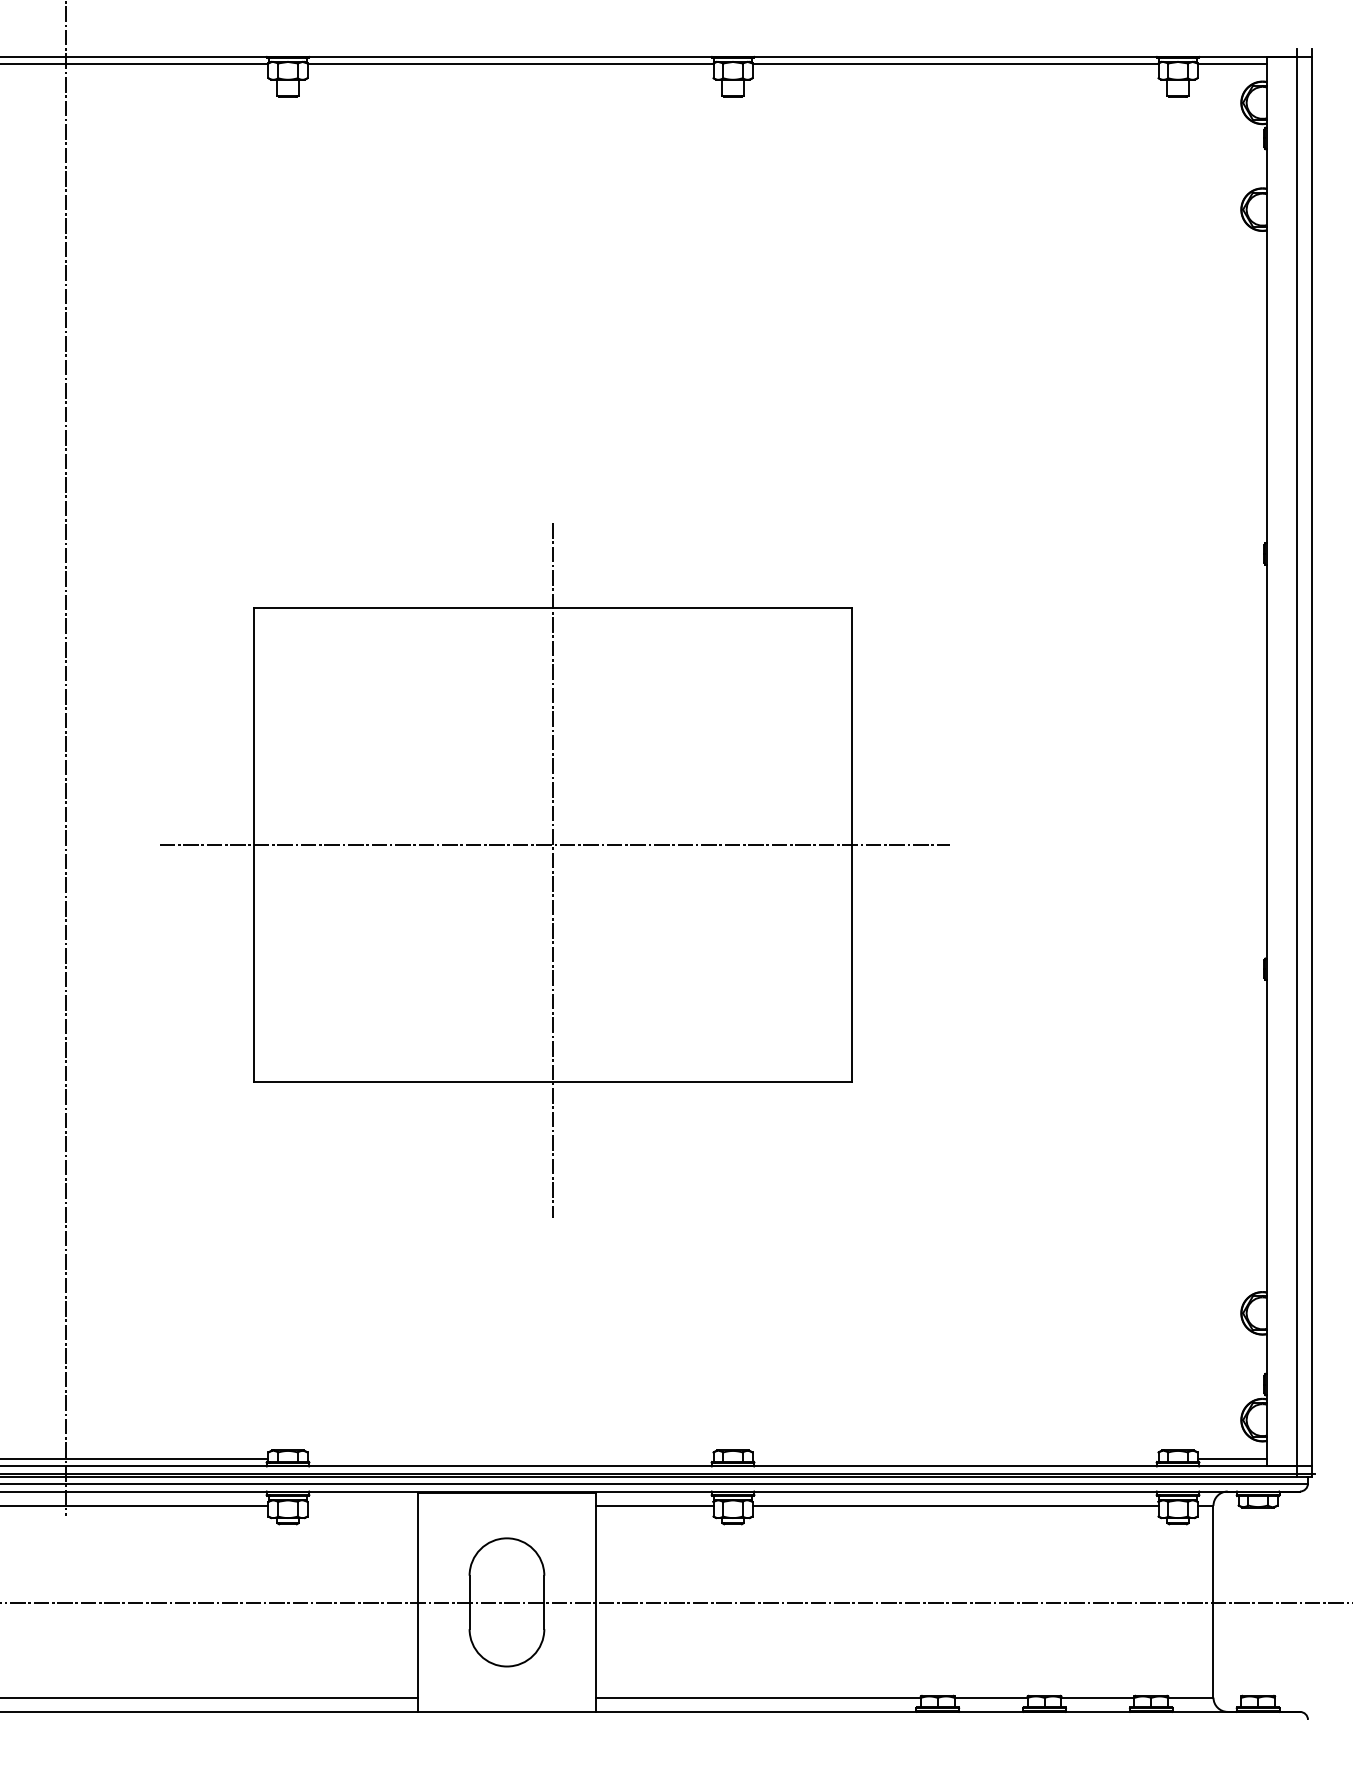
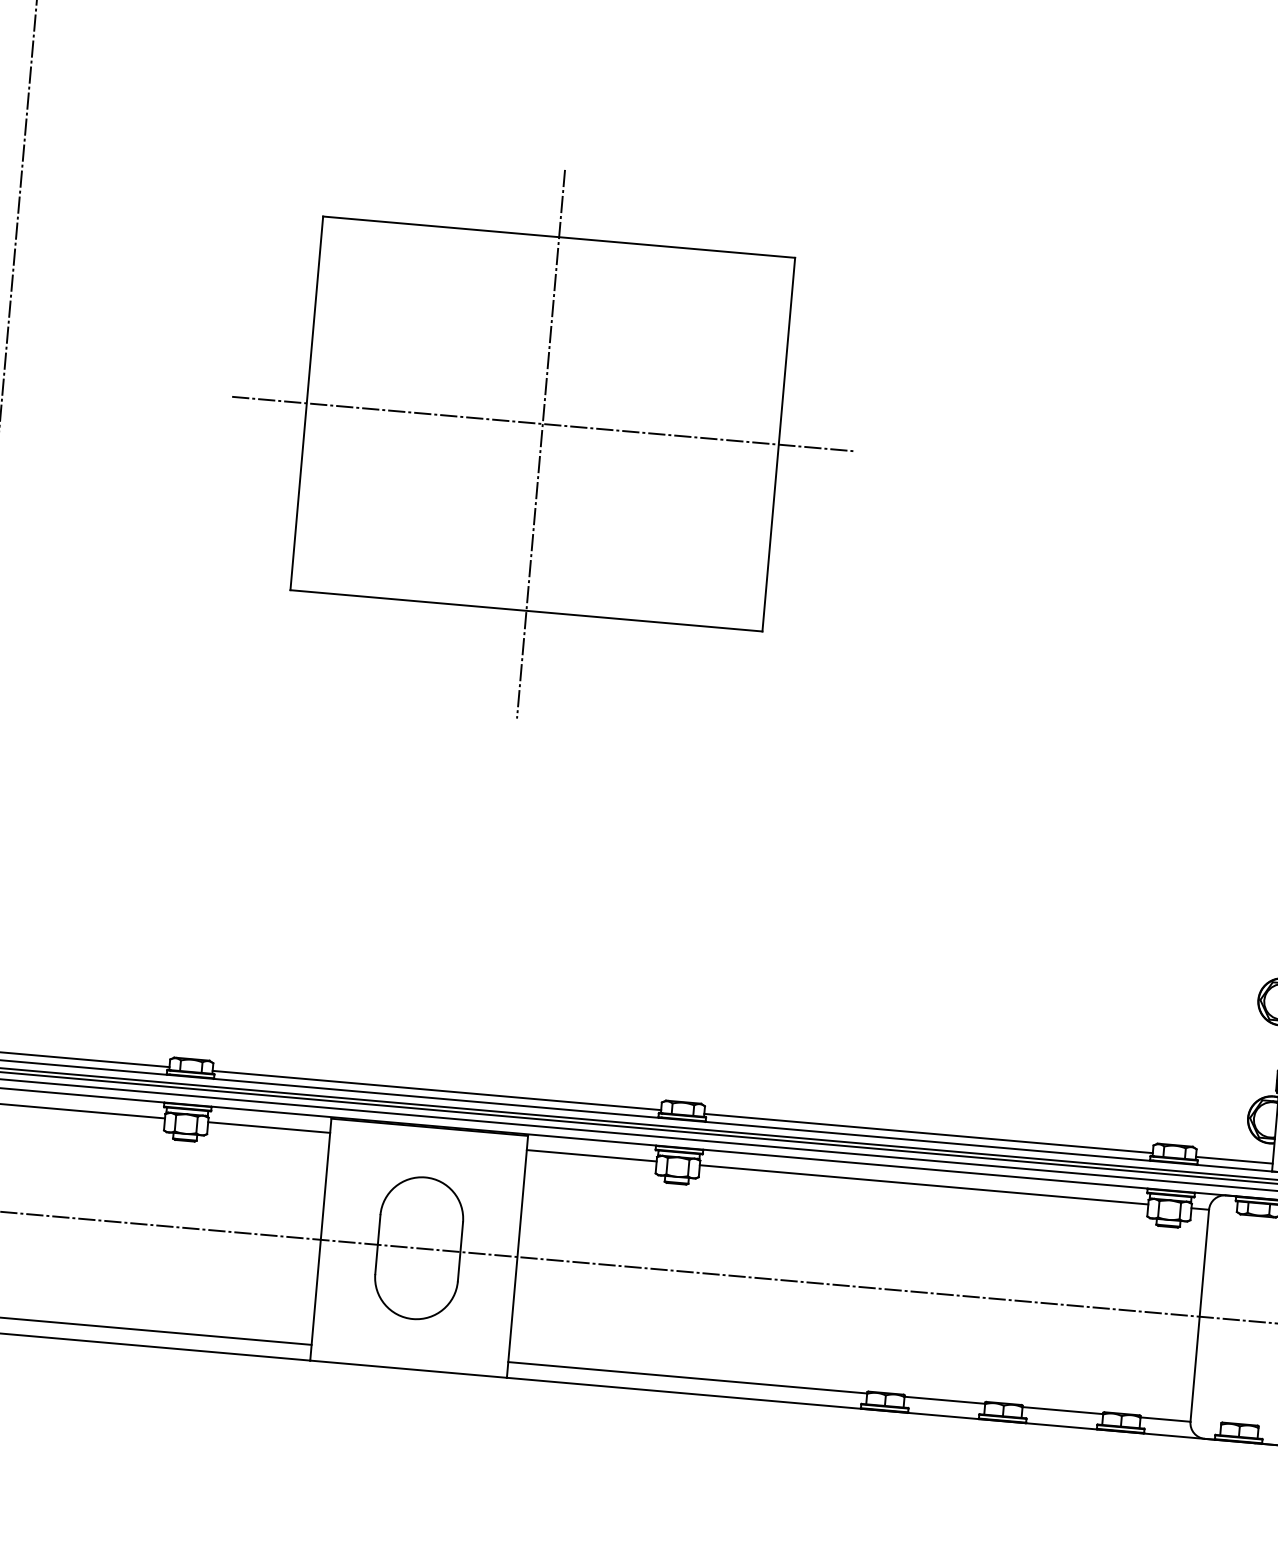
part: (552, 870) -> (540, 444), size x0.71
line: (510, 1459) -> (436, 1090), added
line: (955, 1459) -> (928, 1133), added
line: (362, 1505) -> (268, 1127), added

